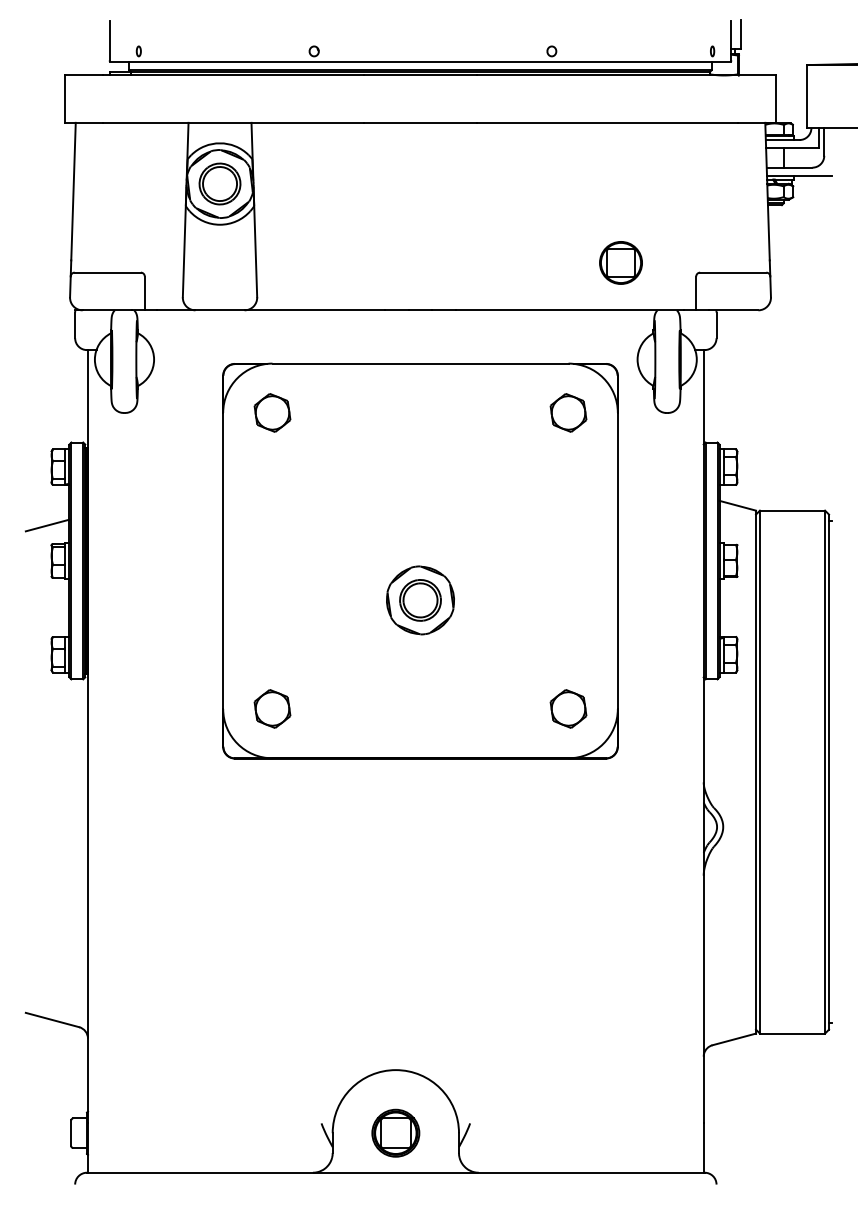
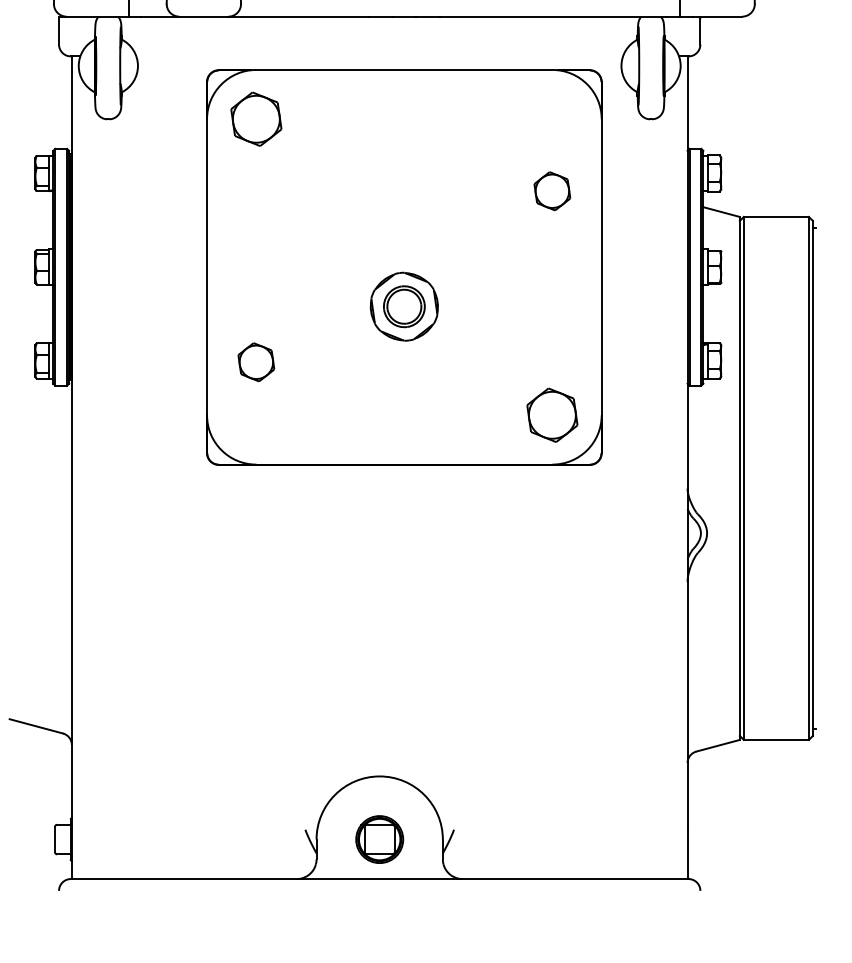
part: (272, 412) -> (256, 118), size x1.4
part: (568, 412) -> (552, 190), moved
line: (47, 525) -> (31, 231), removed
part: (272, 708) -> (256, 361), moved
part: (568, 708) -> (552, 414), size x1.4

